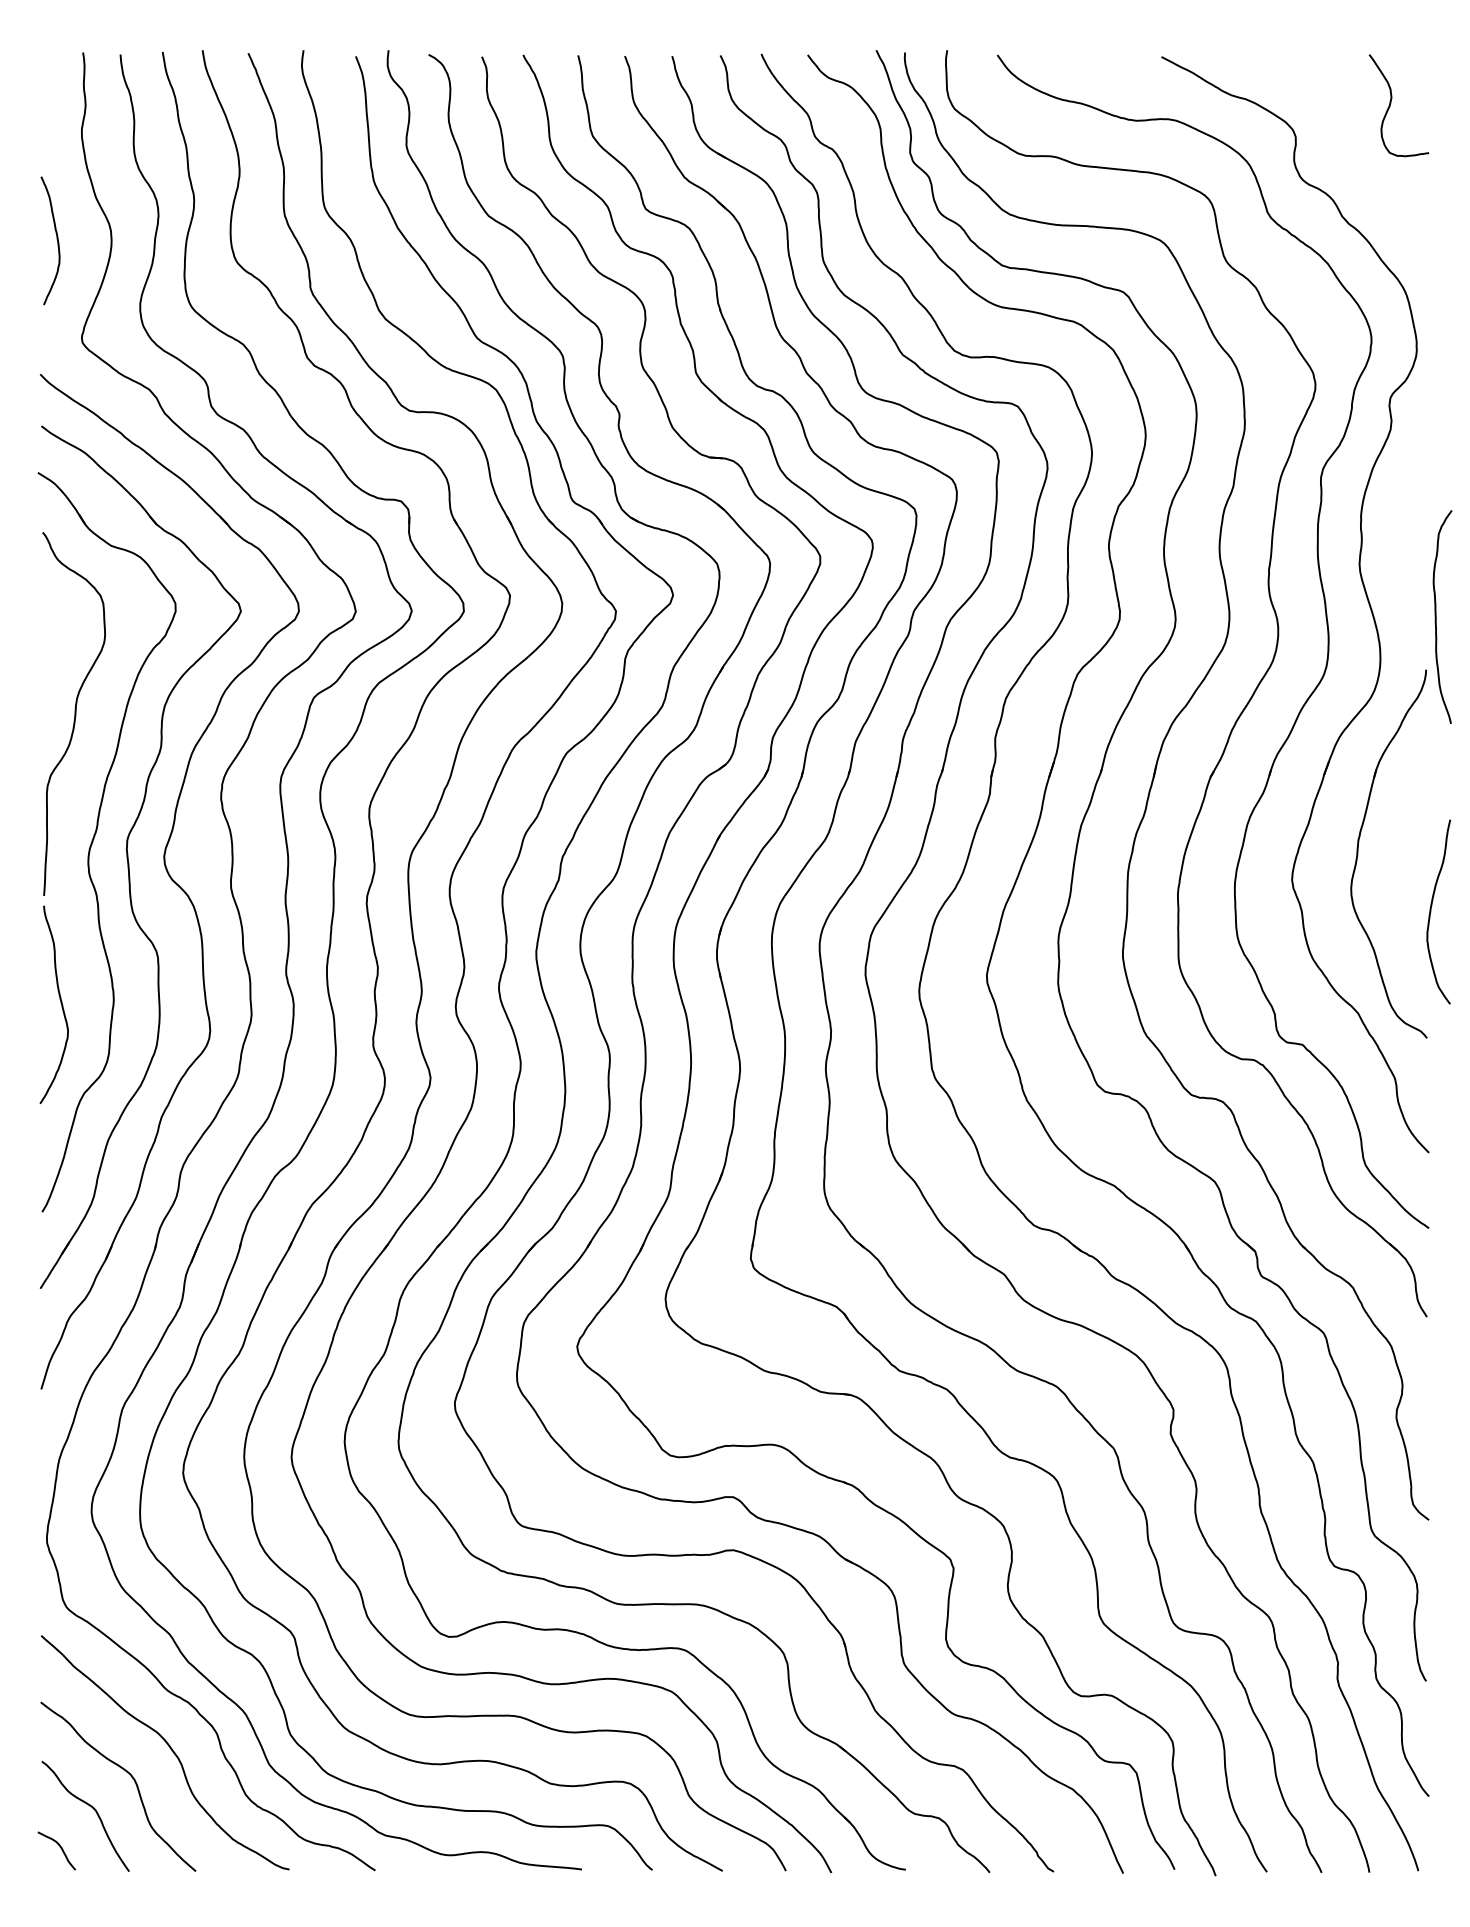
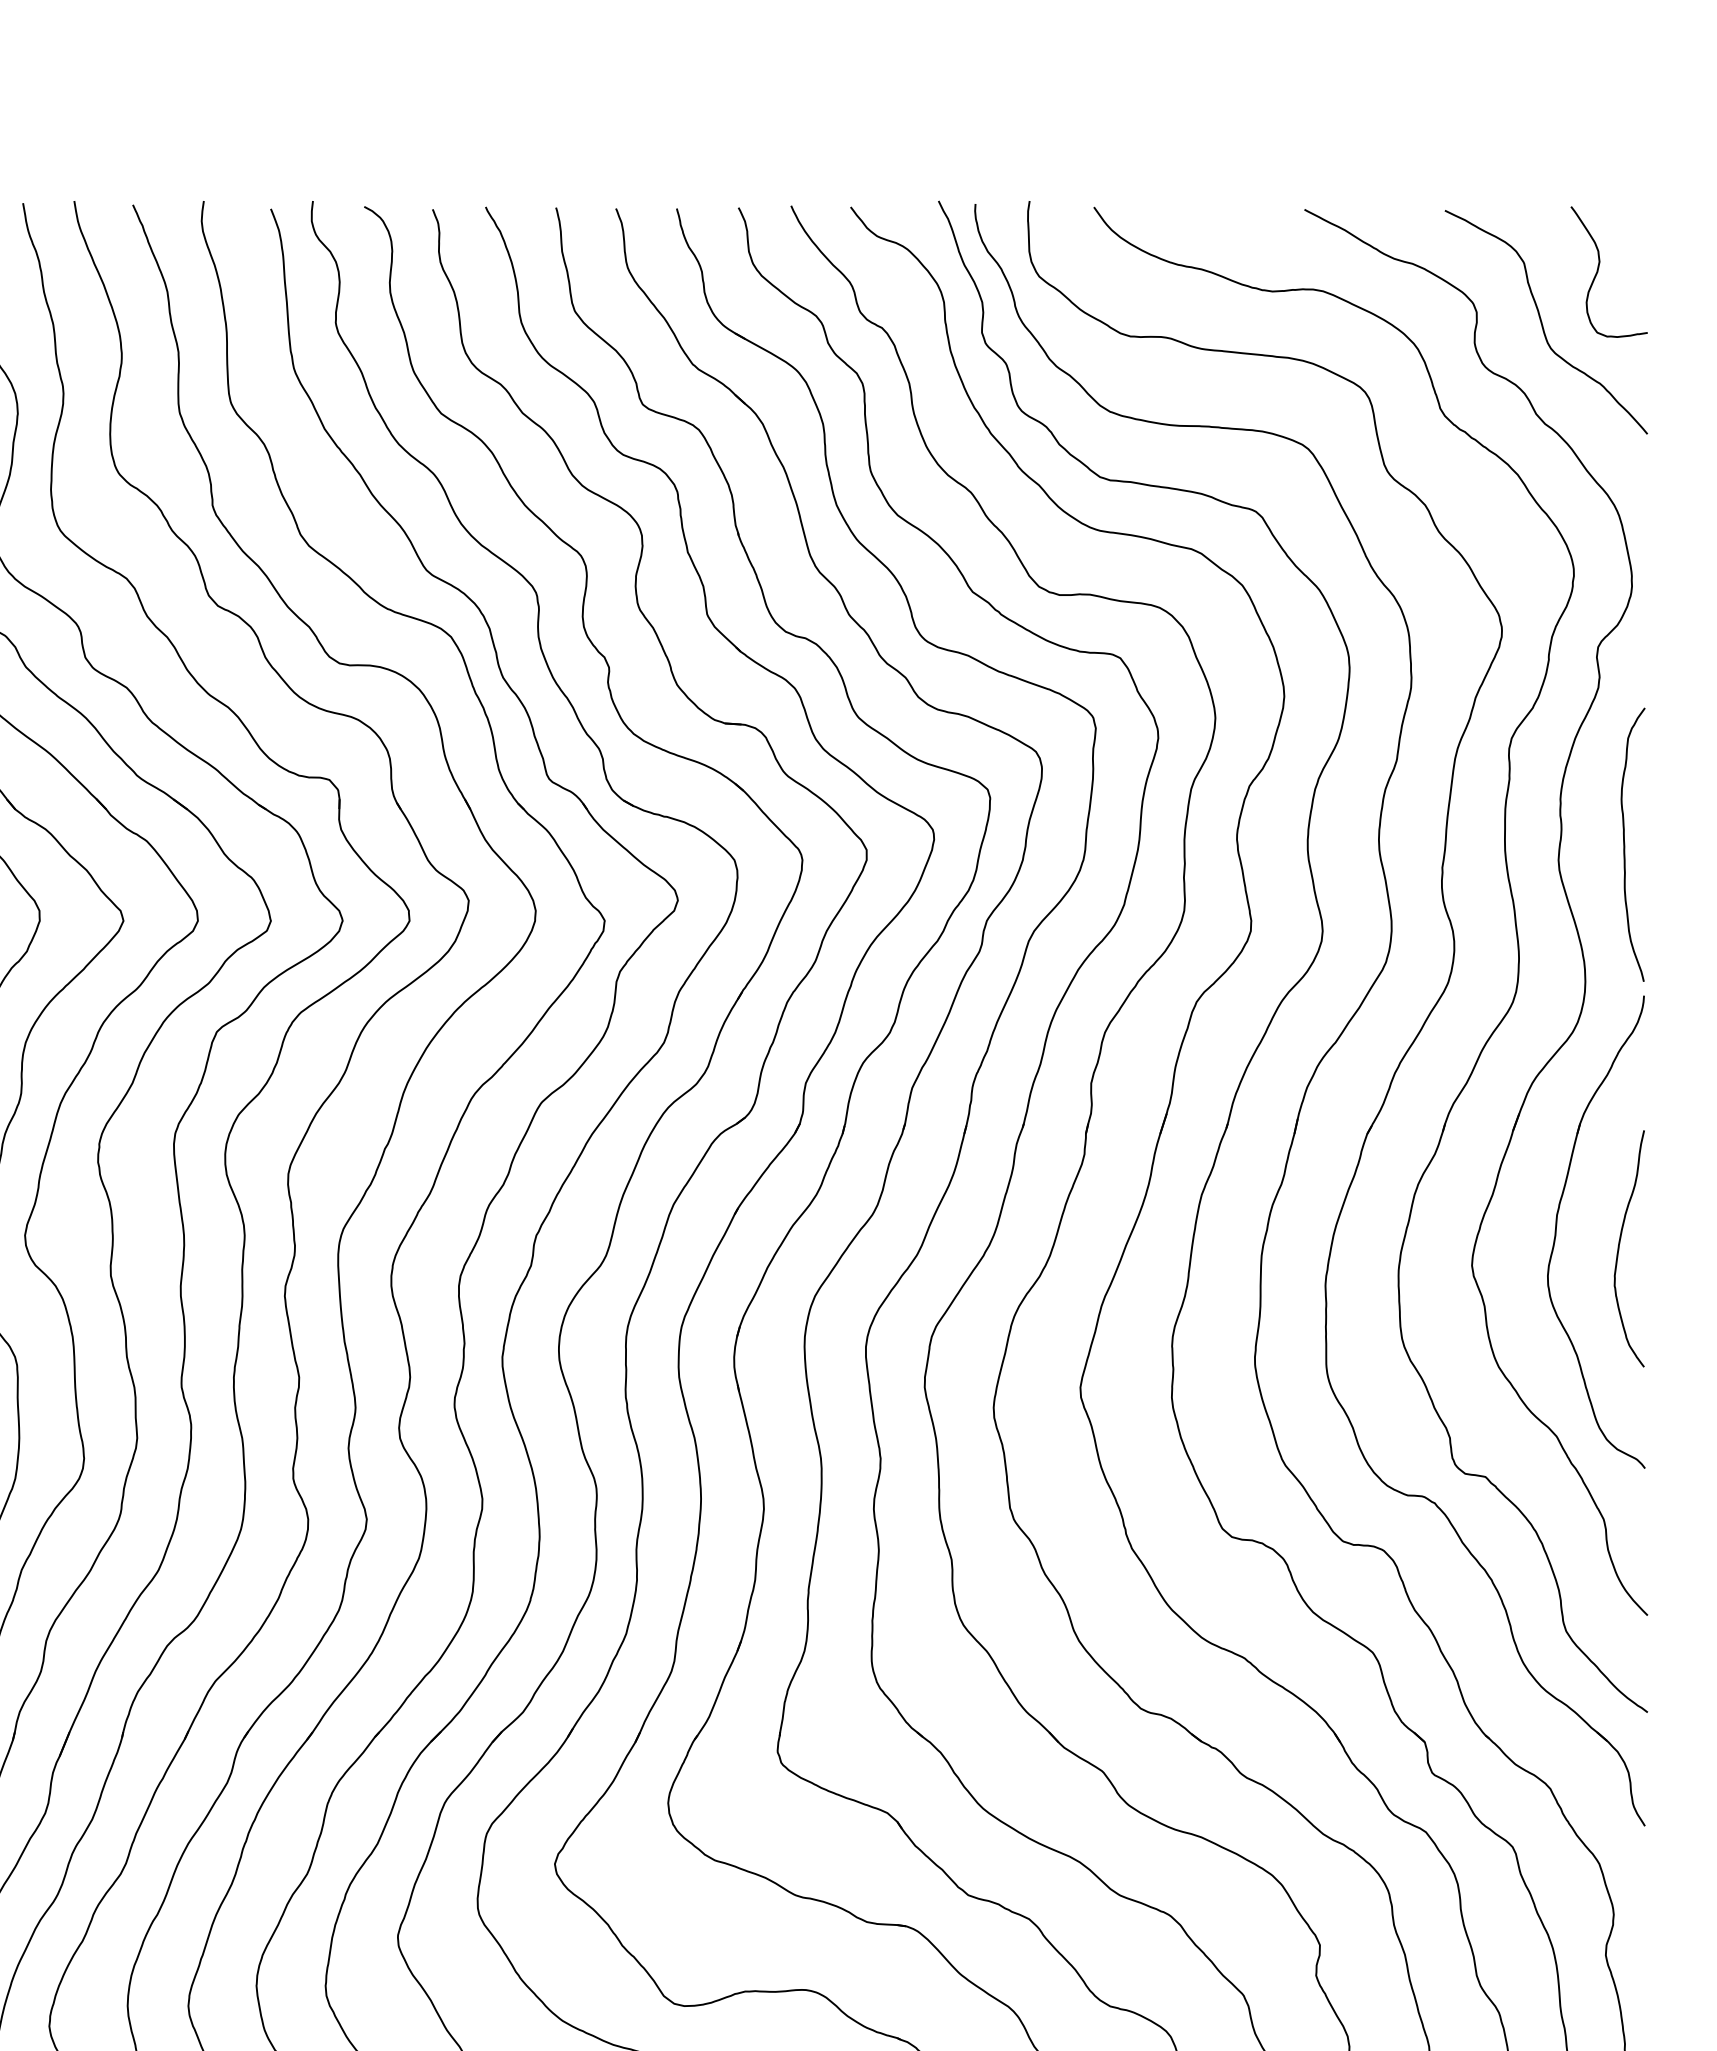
curve: (1347, 145) -> (1543, 323), added
curve: (1436, 616) -> (1625, 844), moved
curve: (1431, 911) -> (1620, 1248), moved

